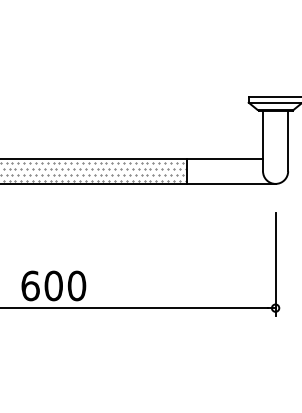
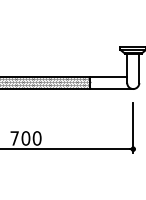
text: (30, 286) -> (14, 138), 600 -> 700

